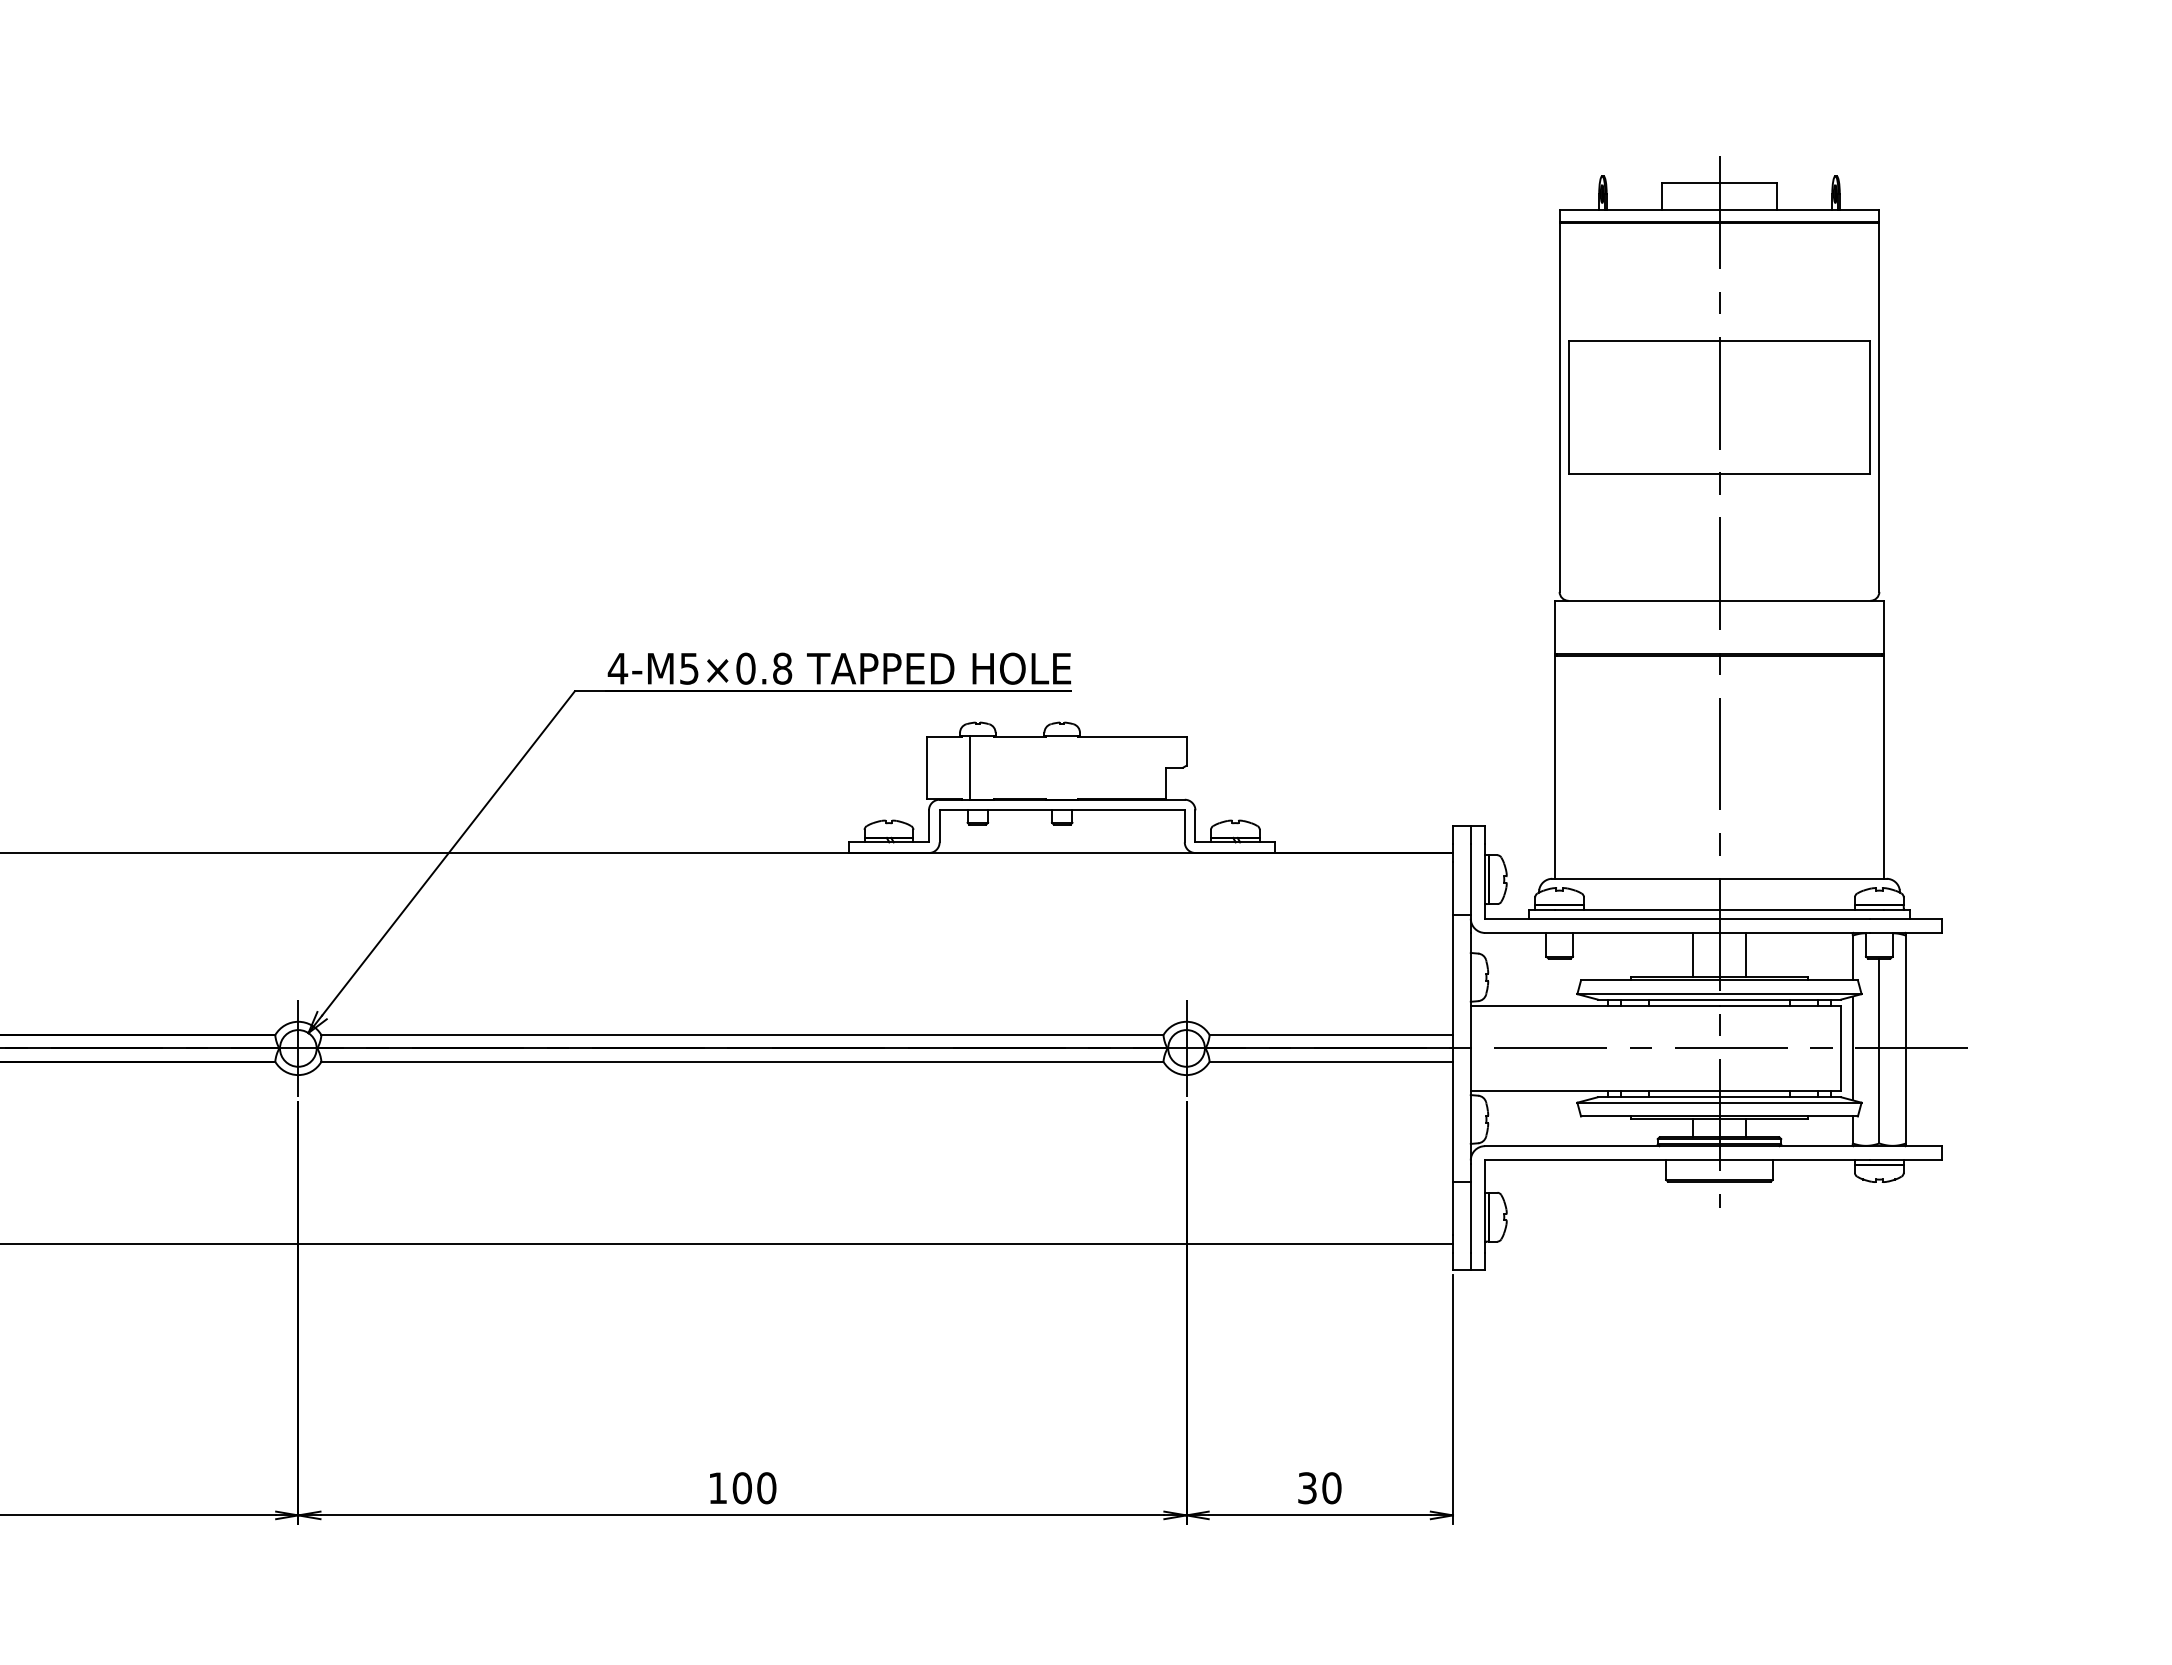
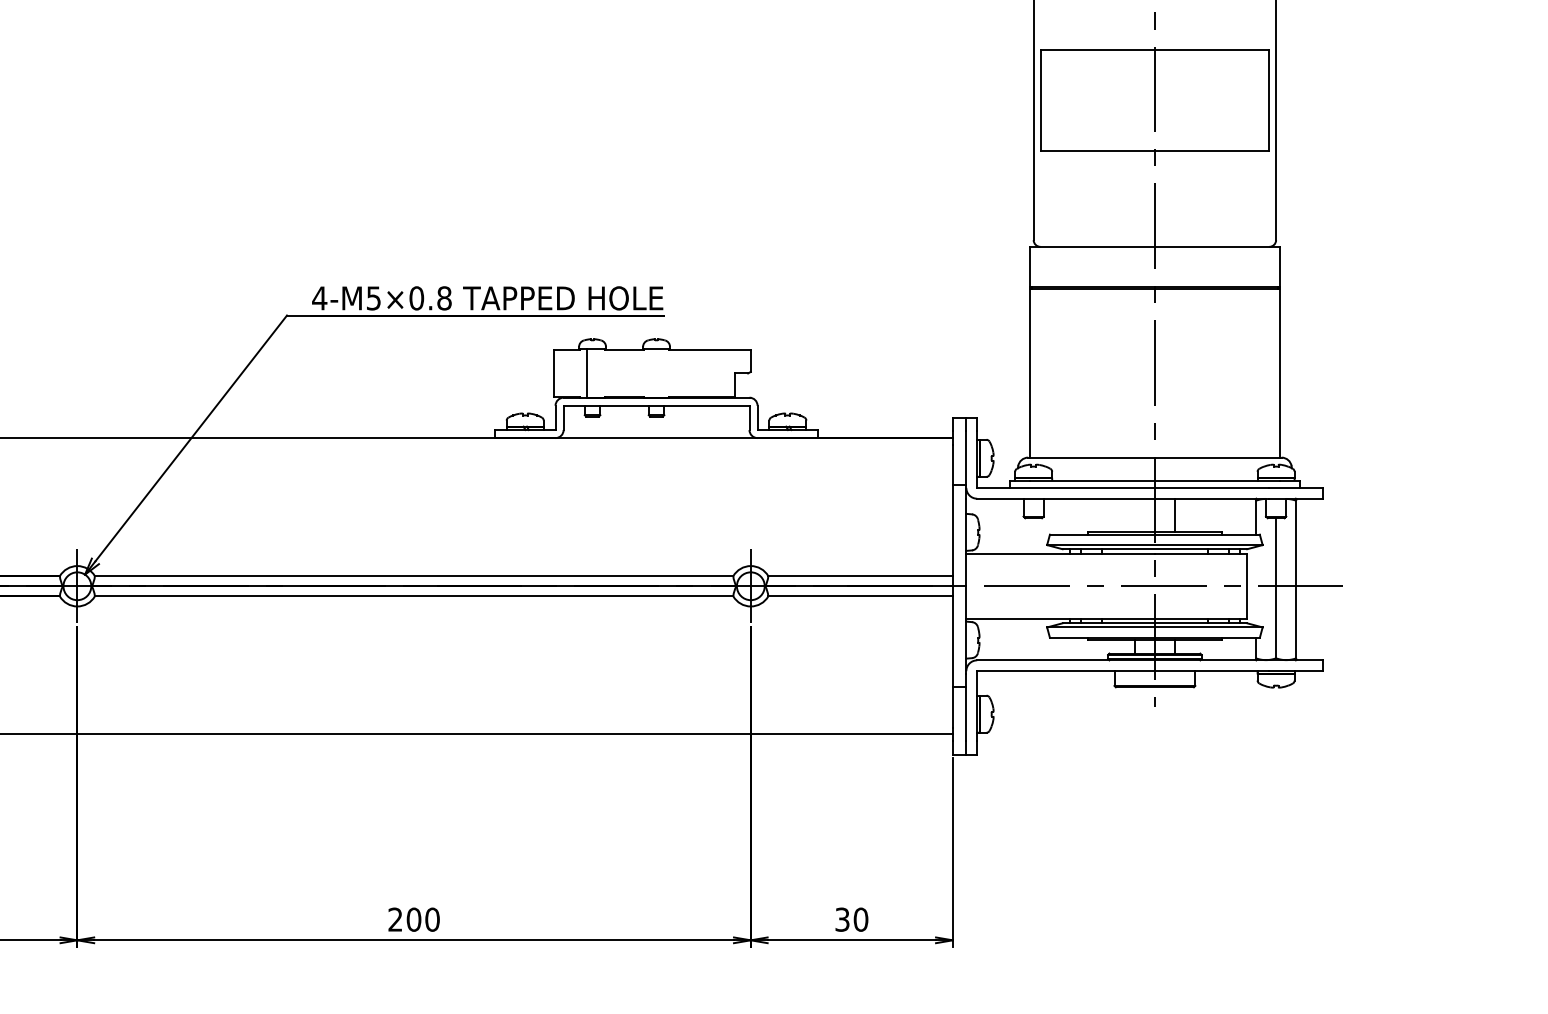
line: (1692, 954) -> (1134, 515), removed
line: (1852, 1048) -> (1255, 586), removed
text: (717, 1487) -> (395, 919), 100 -> 200

